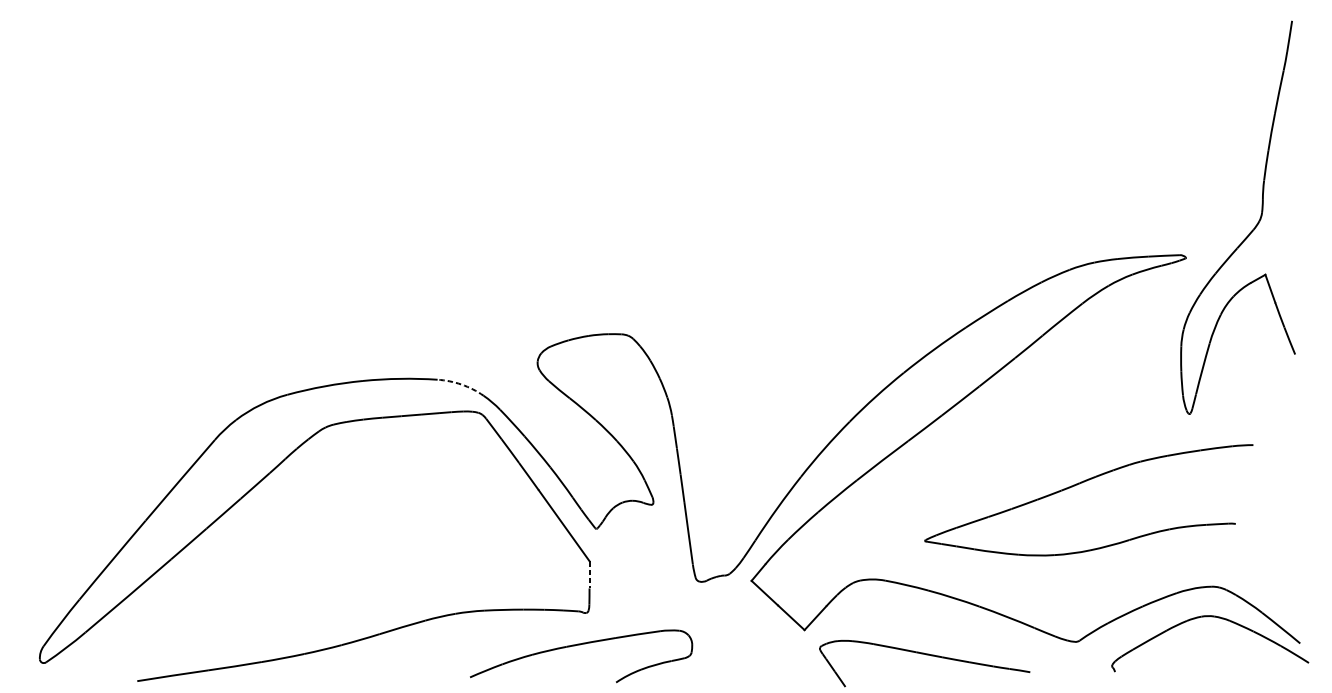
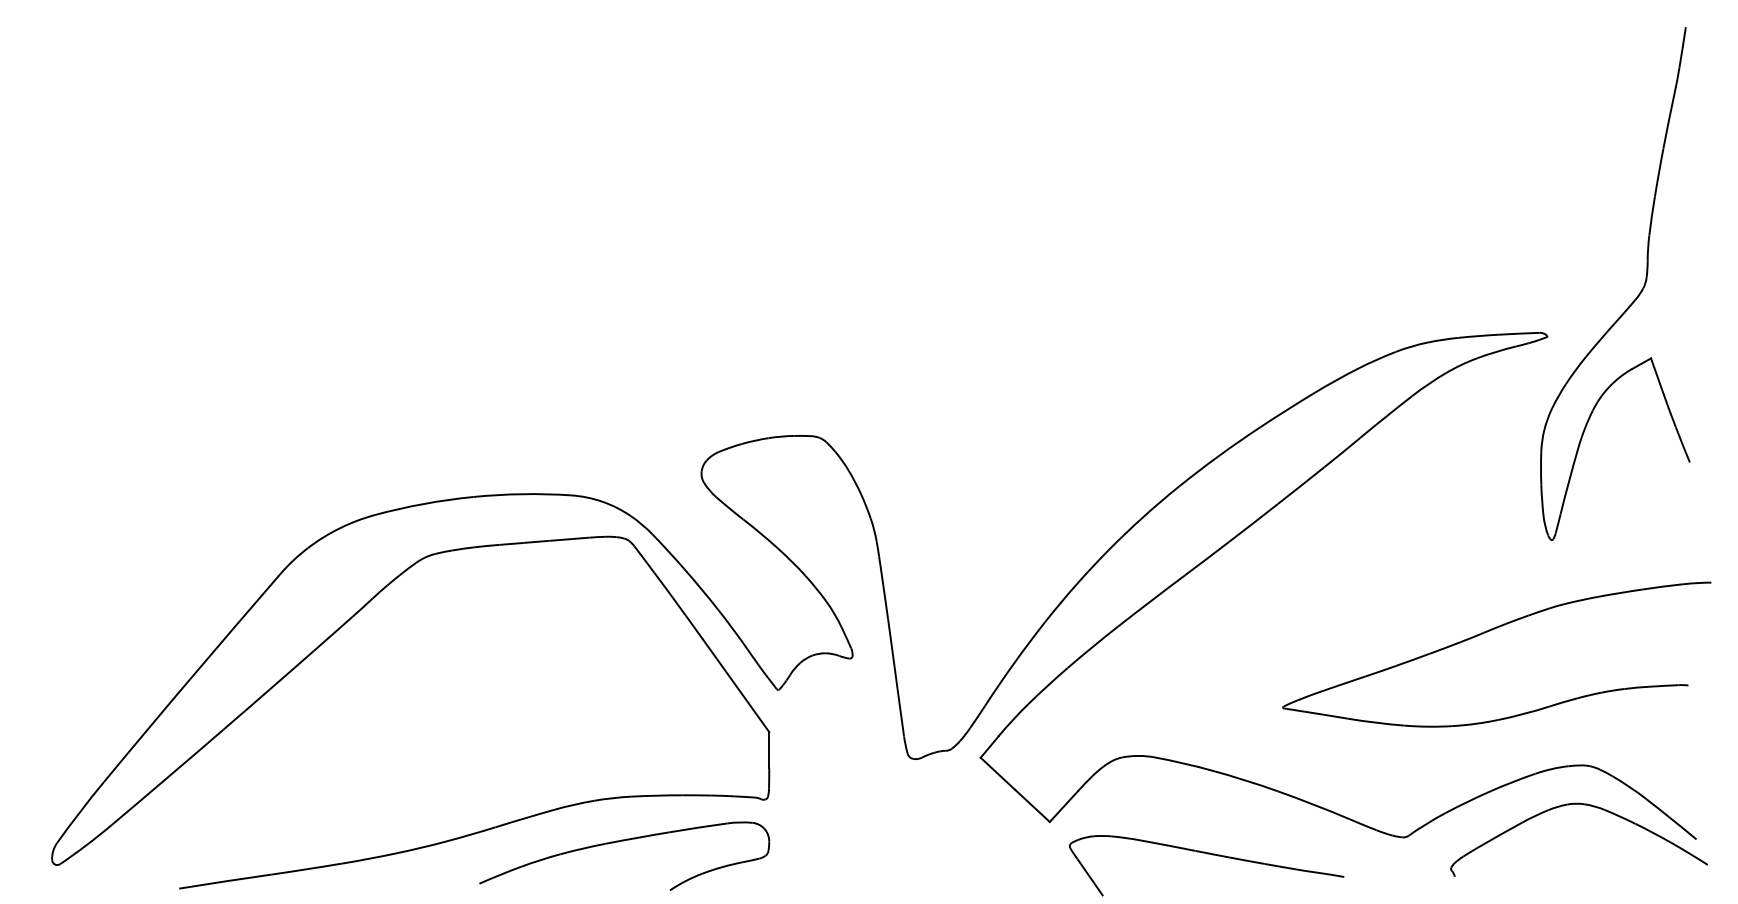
arc: (461, 384) -> (602, 501), dashed -> solid
part: (1080, 484) -> (1485, 633), moved
line: (589, 574) -> (769, 749), dashed -> solid
part: (581, 645) -> (624, 841), moved

